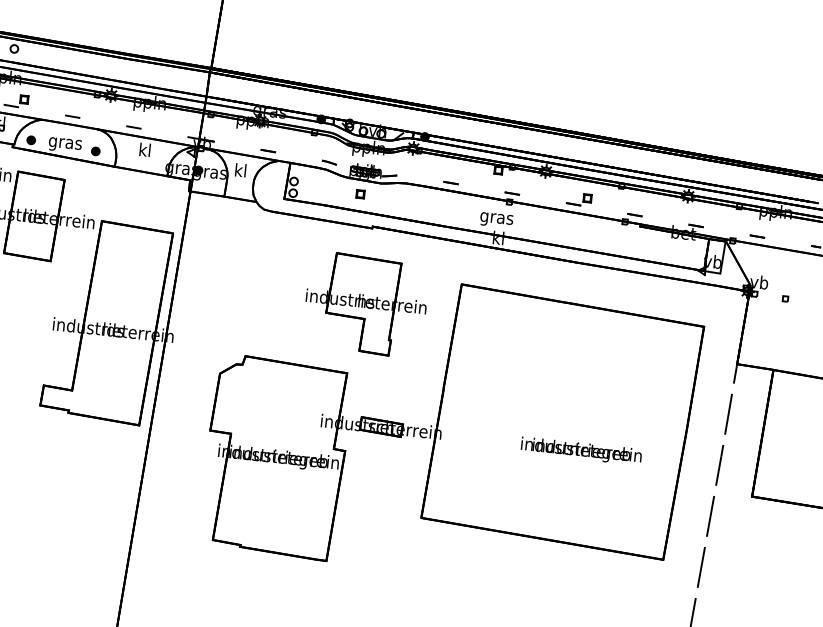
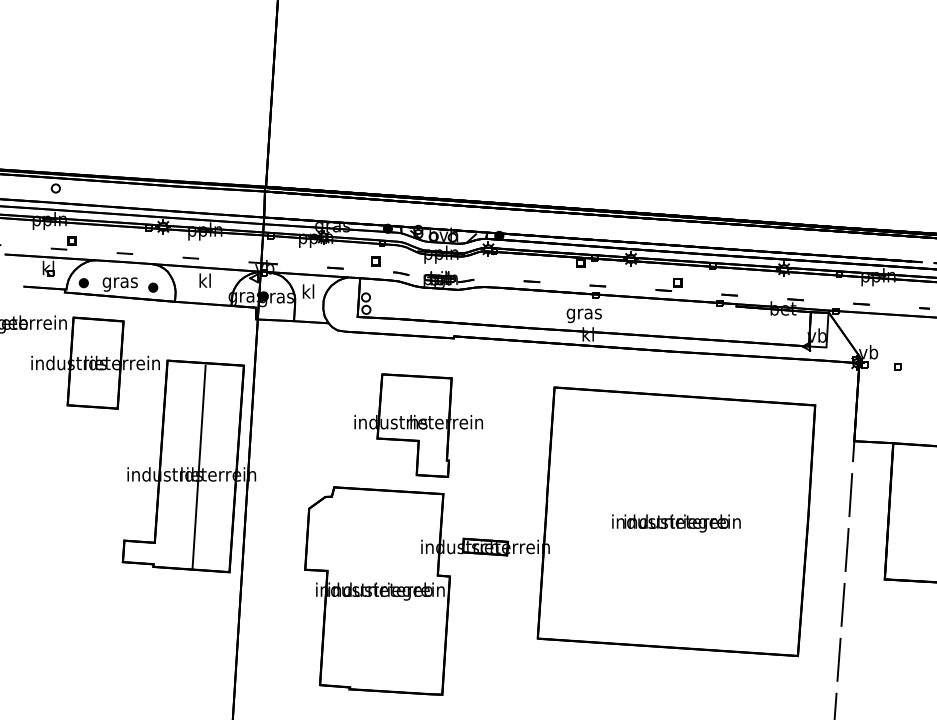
part: (360, 194) -> (375, 261), moved
part: (365, 304) -> (418, 425), moved
line: (120, 323) -> (198, 466), added
text: (581, 451) -> (676, 523), moved

